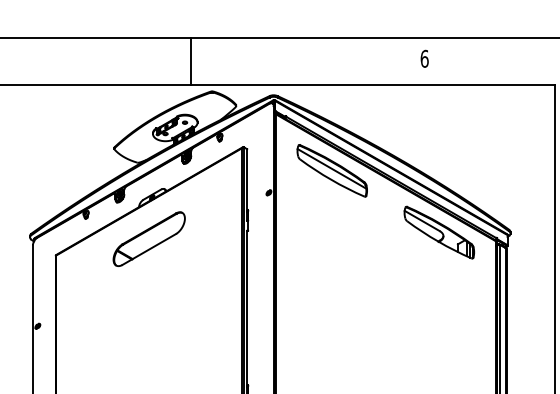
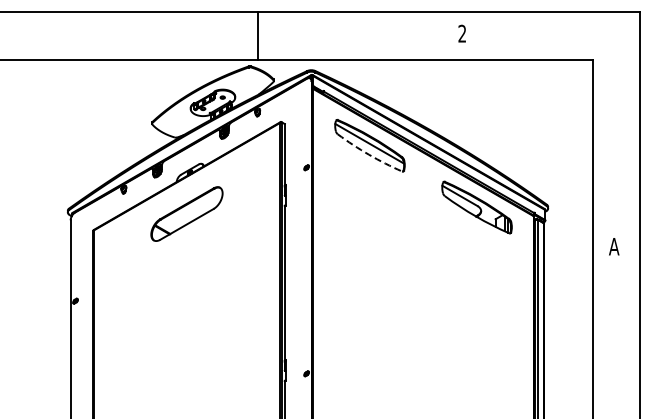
text: (424, 58) -> (462, 33), 6 -> 2
line: (190, 60) -> (257, 35), moved
arc: (330, 179) -> (368, 154), solid -> dashed

